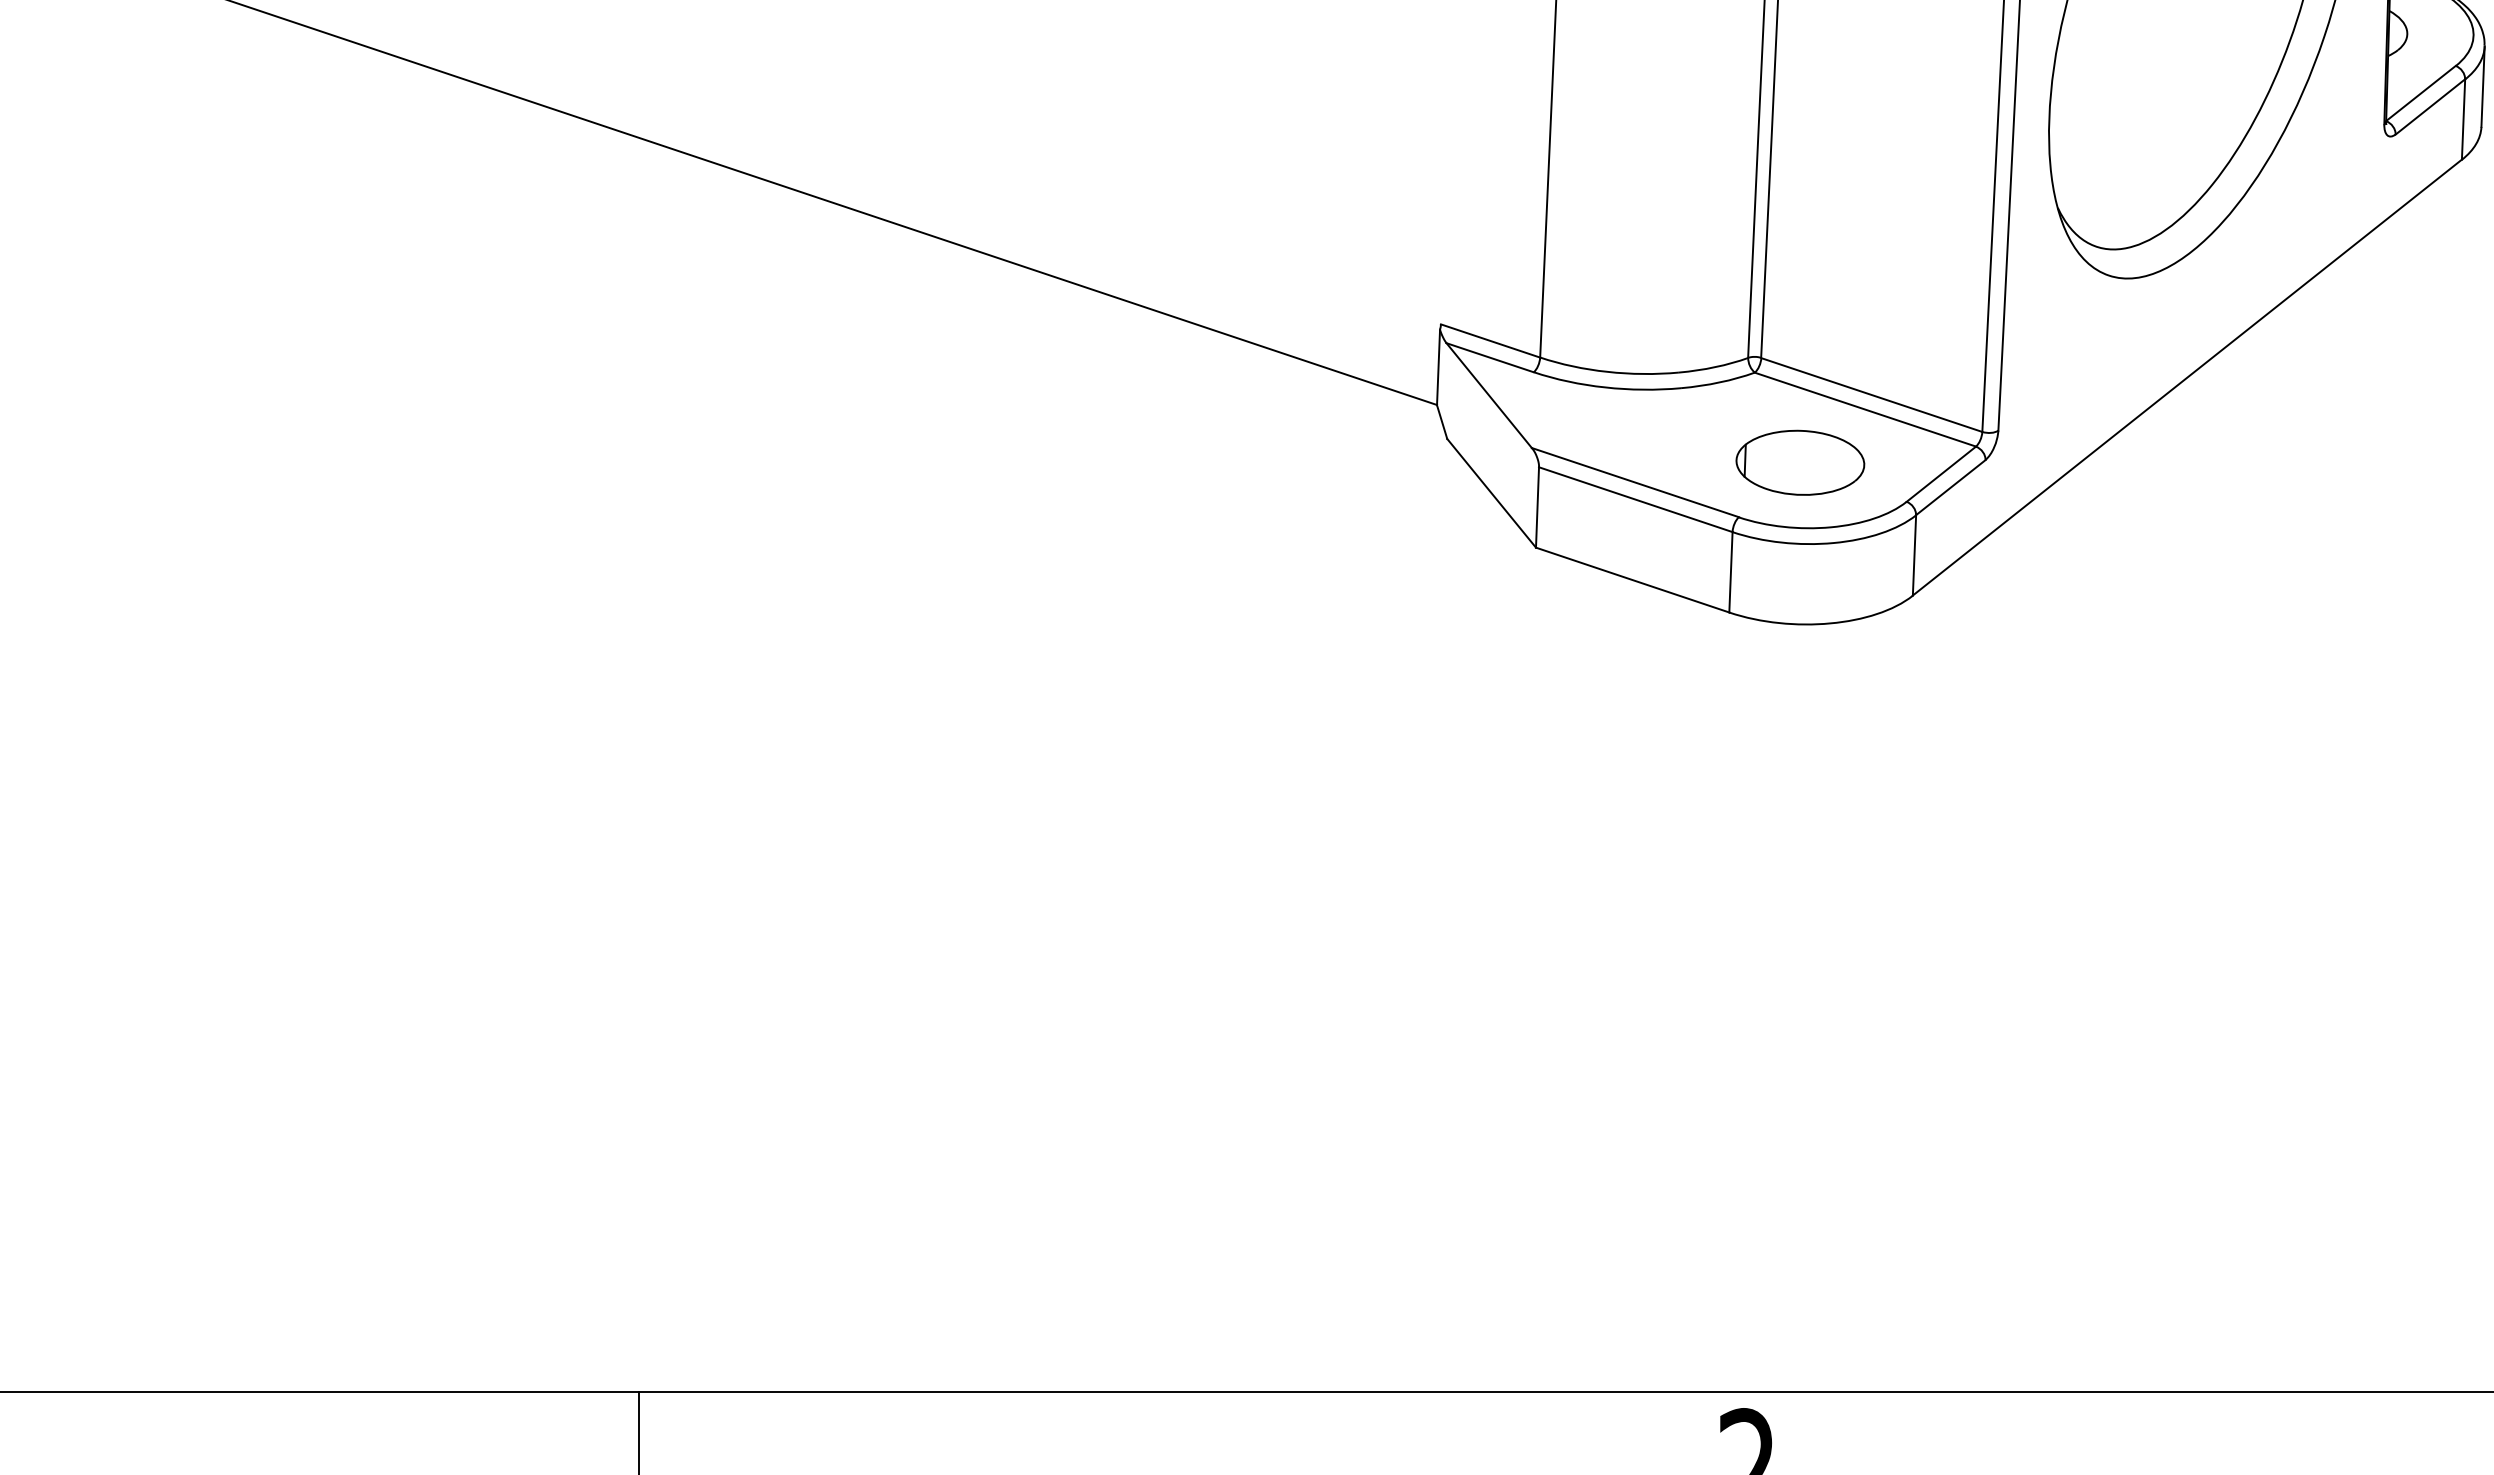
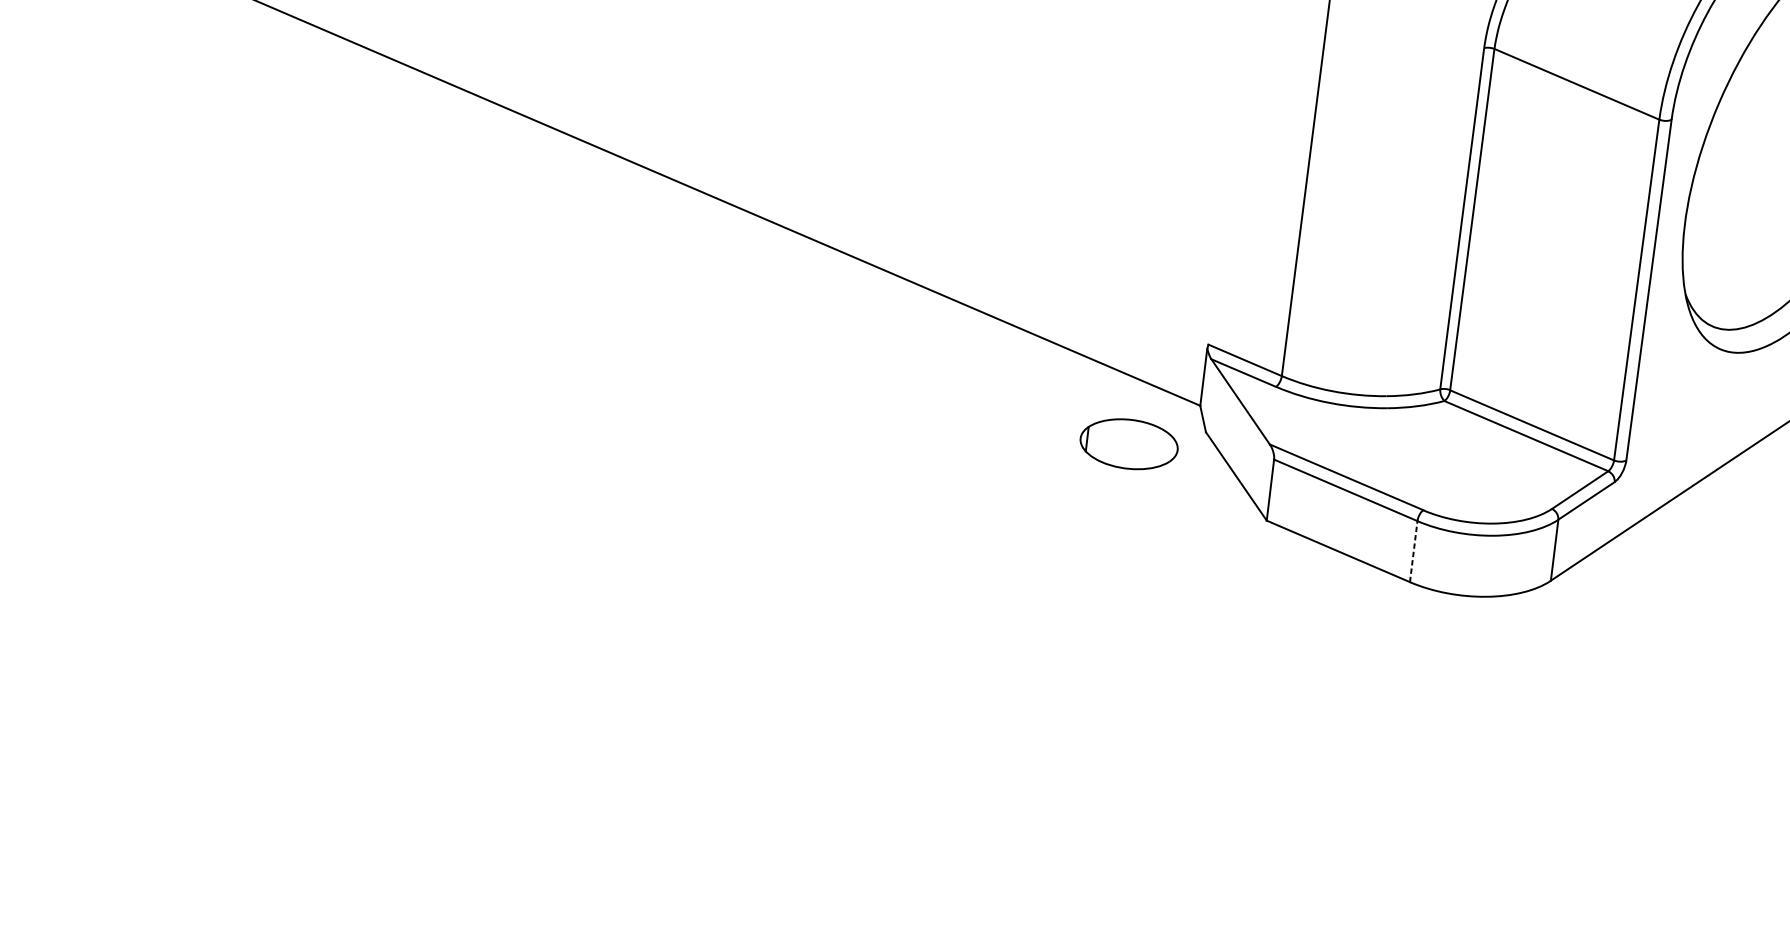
part: (1800, 462) -> (1129, 444), moved
line: (1730, 571) -> (1413, 550), solid -> dashed

